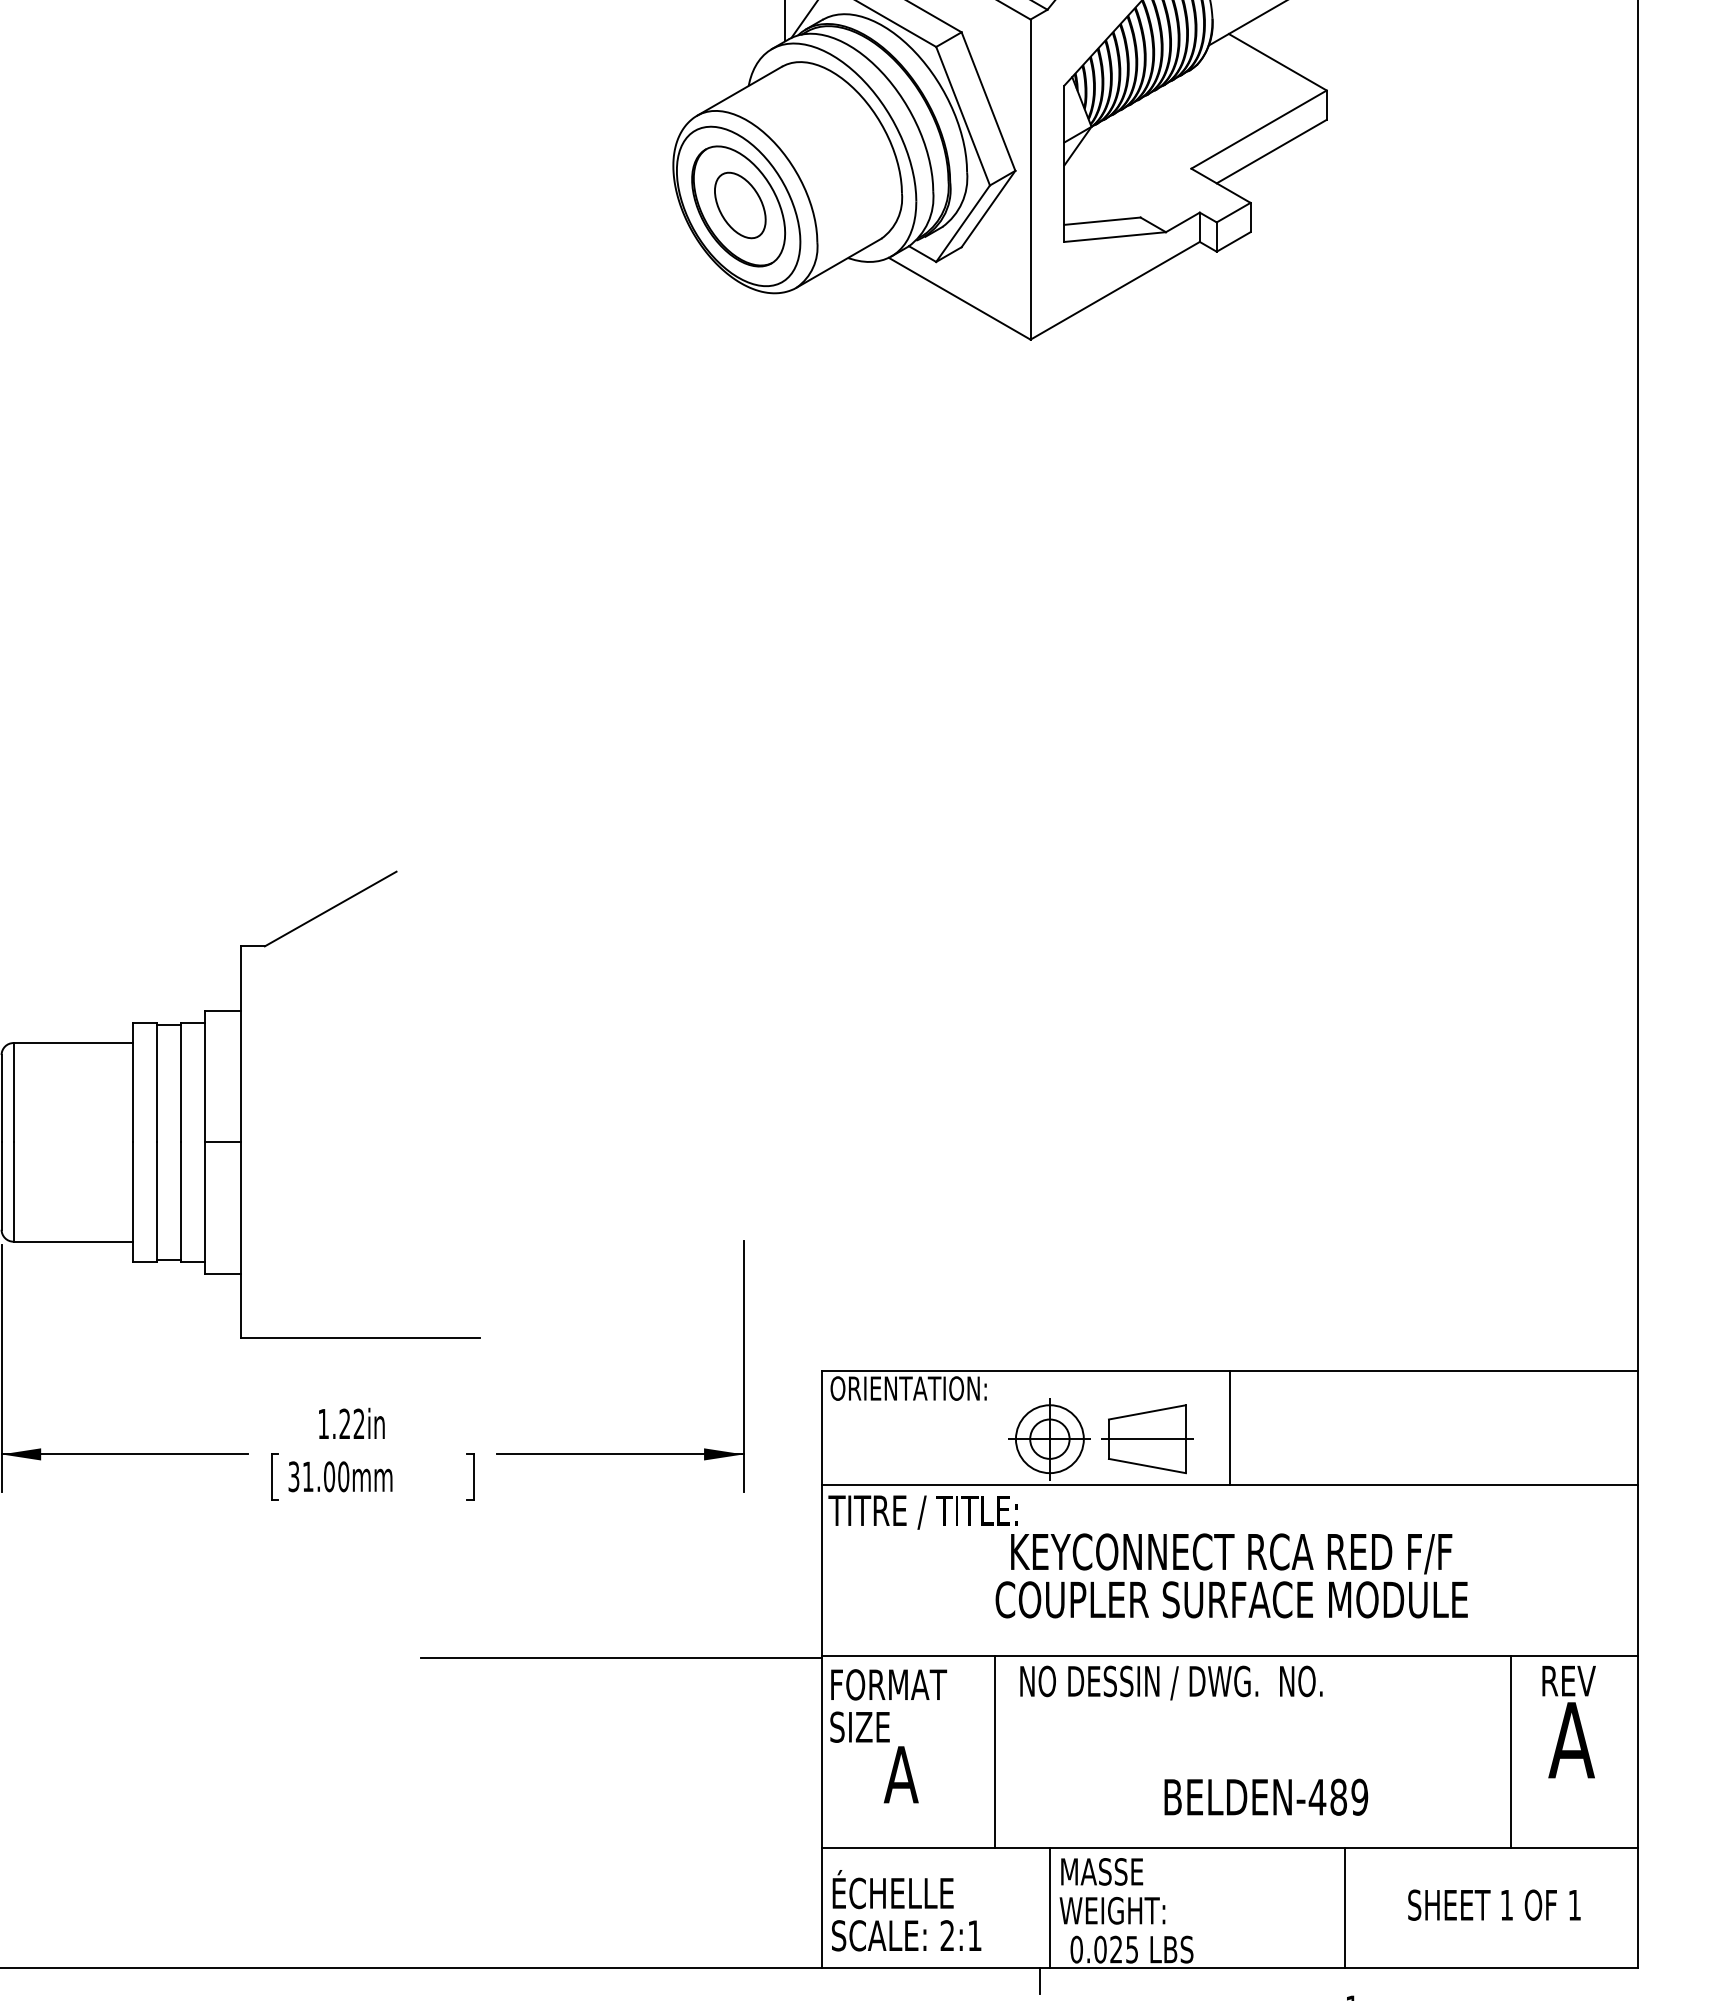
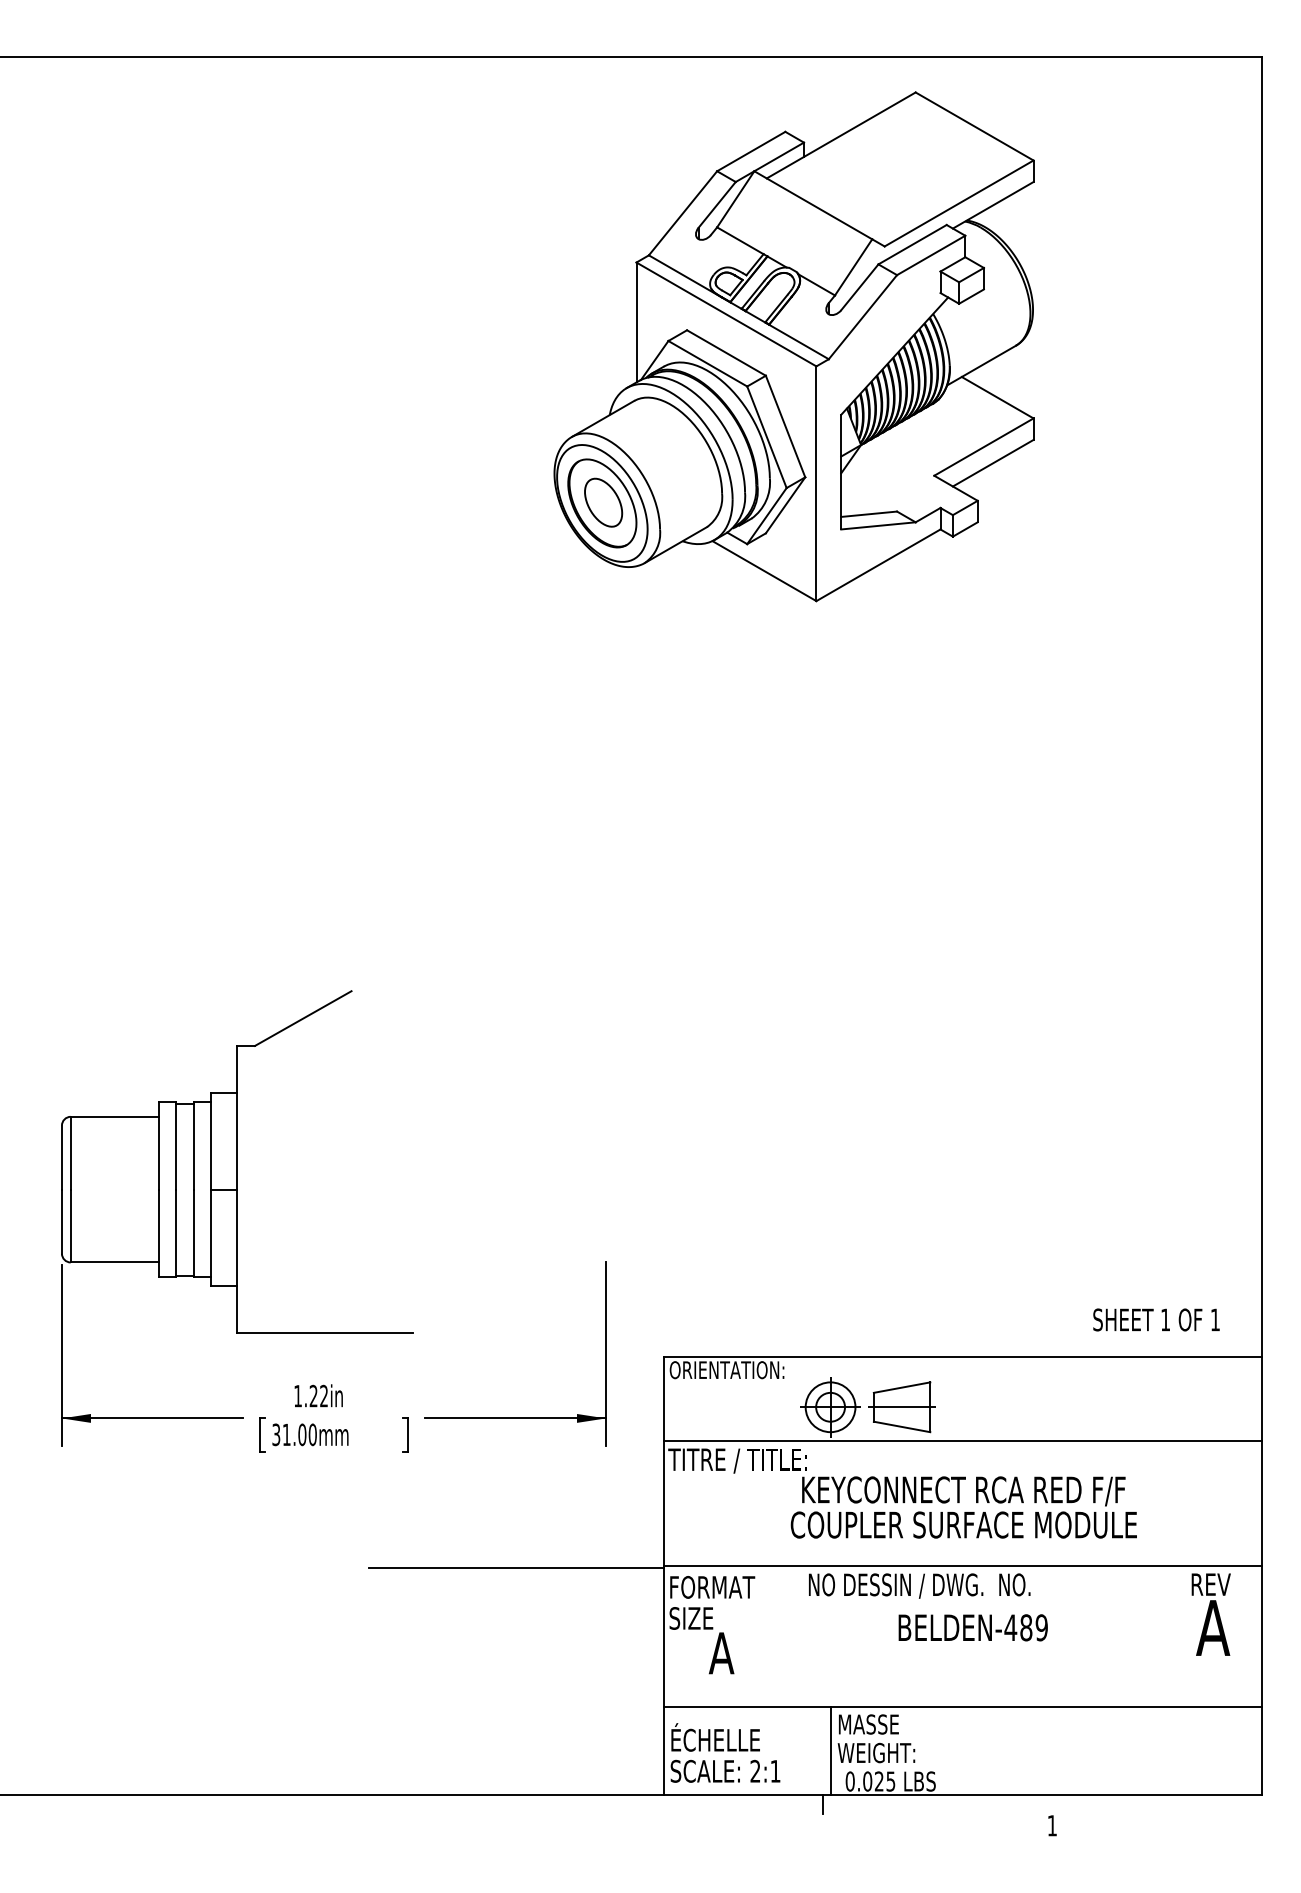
line: (1229, 1428) -> (962, 1399), removed
line: (995, 1751) -> (790, 1636), removed
line: (1510, 1751) -> (1168, 1636), removed
text: (1265, 1796) -> (972, 1627), moved
text: (1494, 1904) -> (1156, 1319), moved
line: (1345, 1907) -> (1047, 1750), removed

